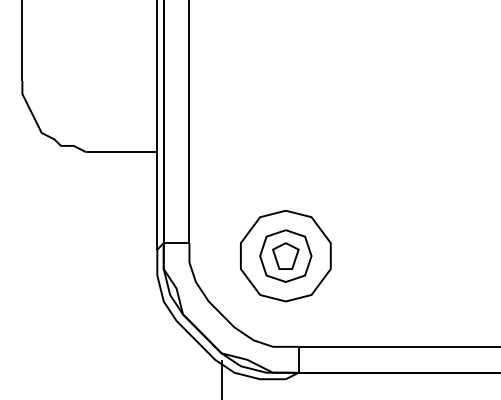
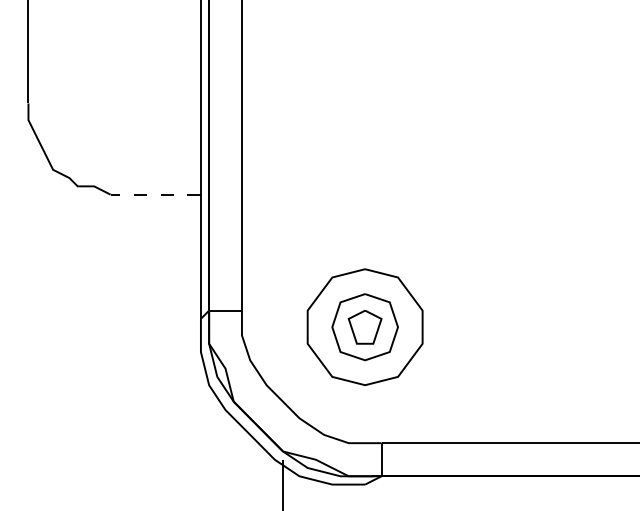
line: (121, 152) -> (155, 194), solid -> dashed

